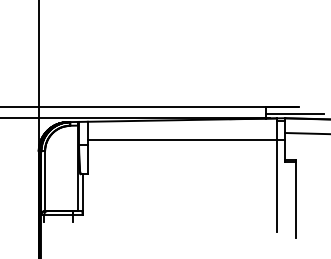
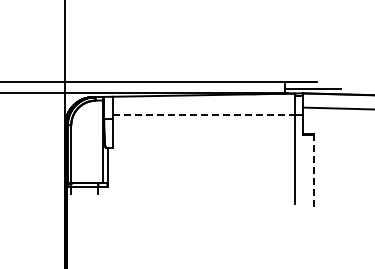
line: (182, 140) -> (204, 114), solid -> dashed
line: (296, 199) -> (314, 171), solid -> dashed

